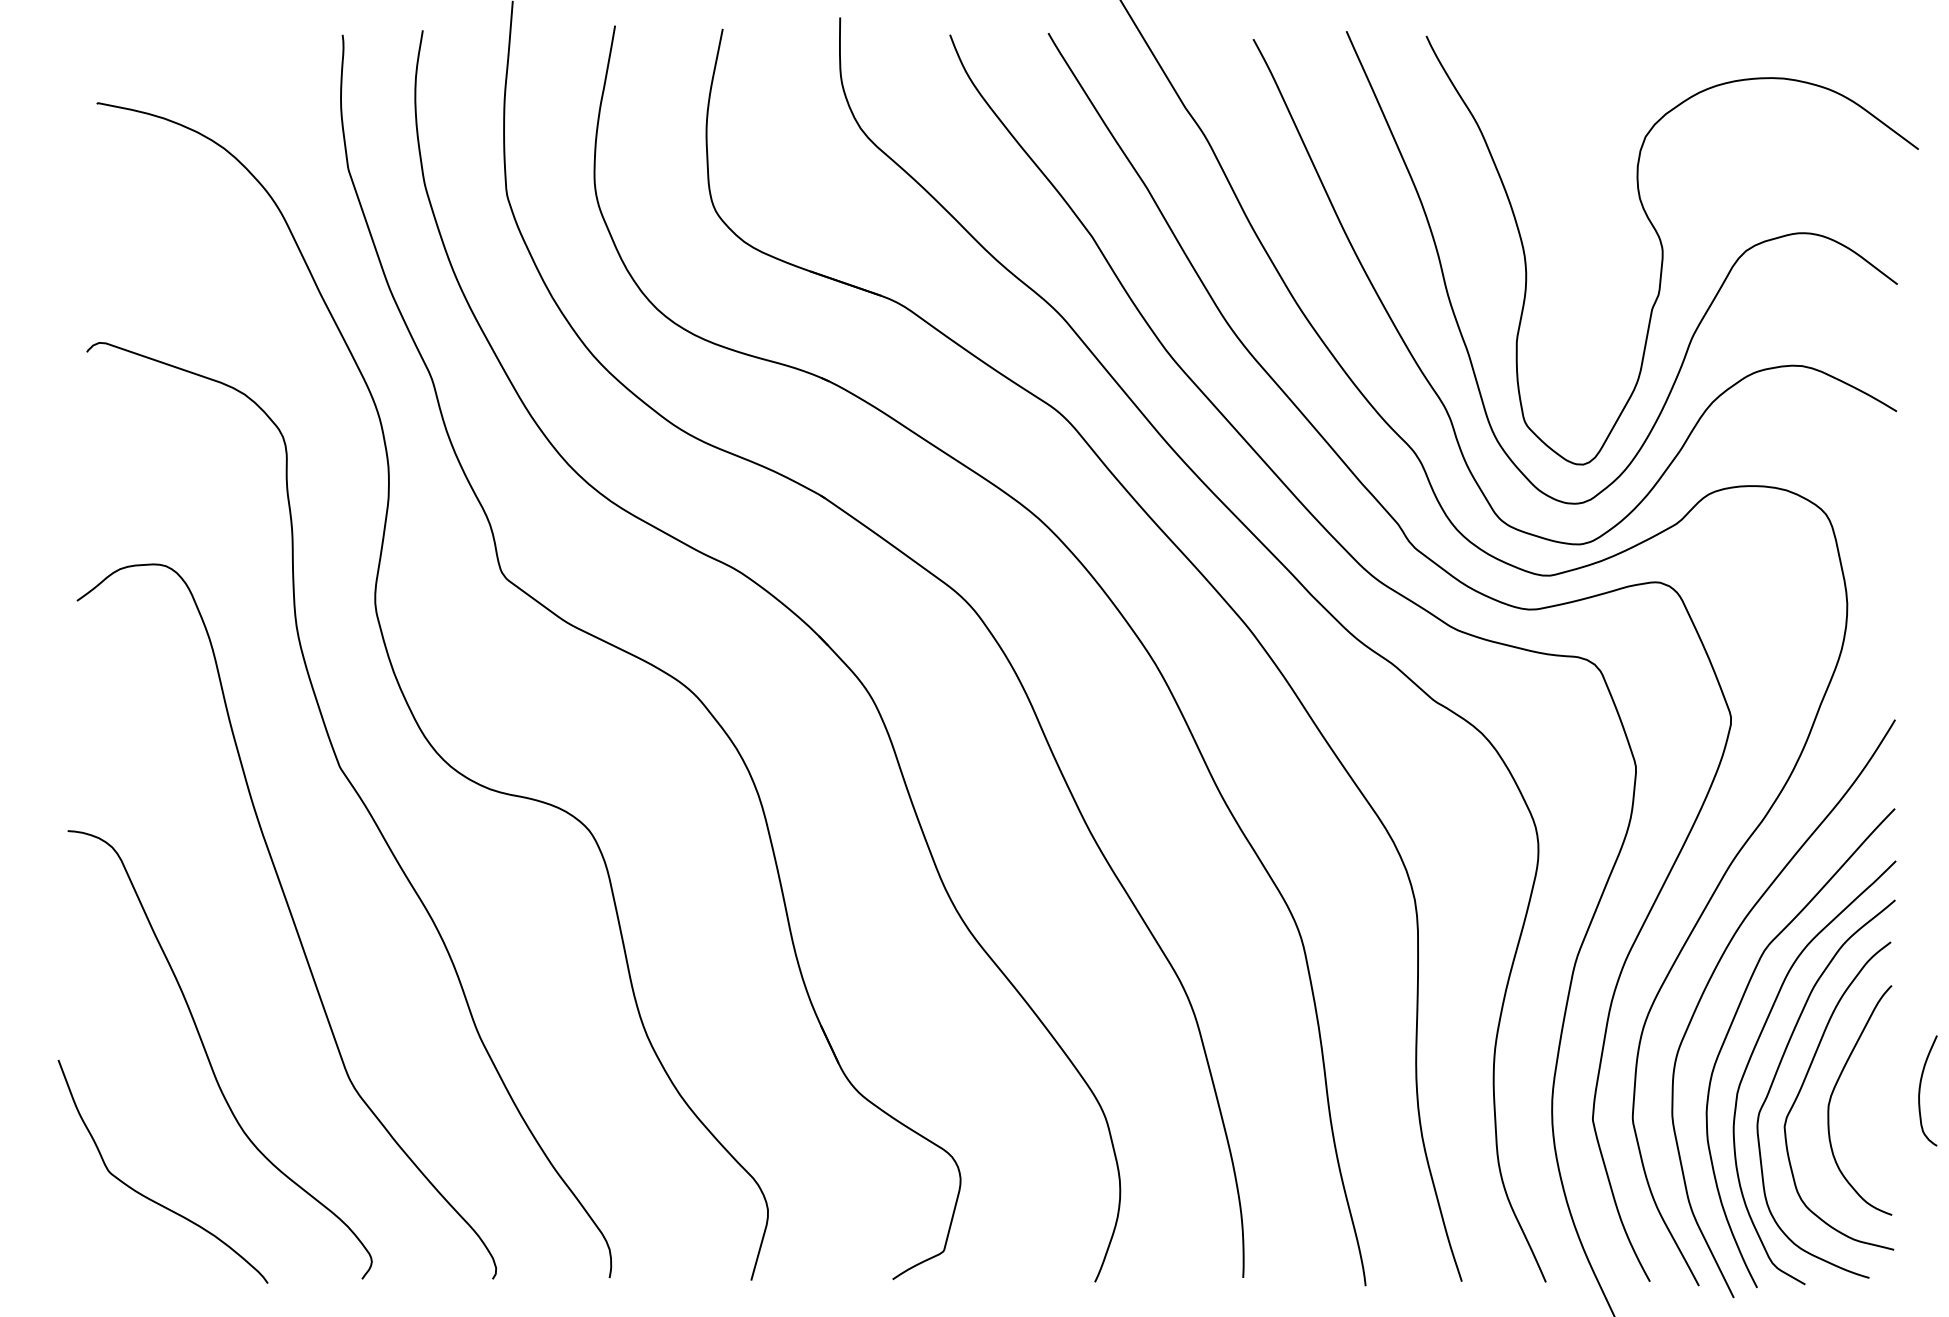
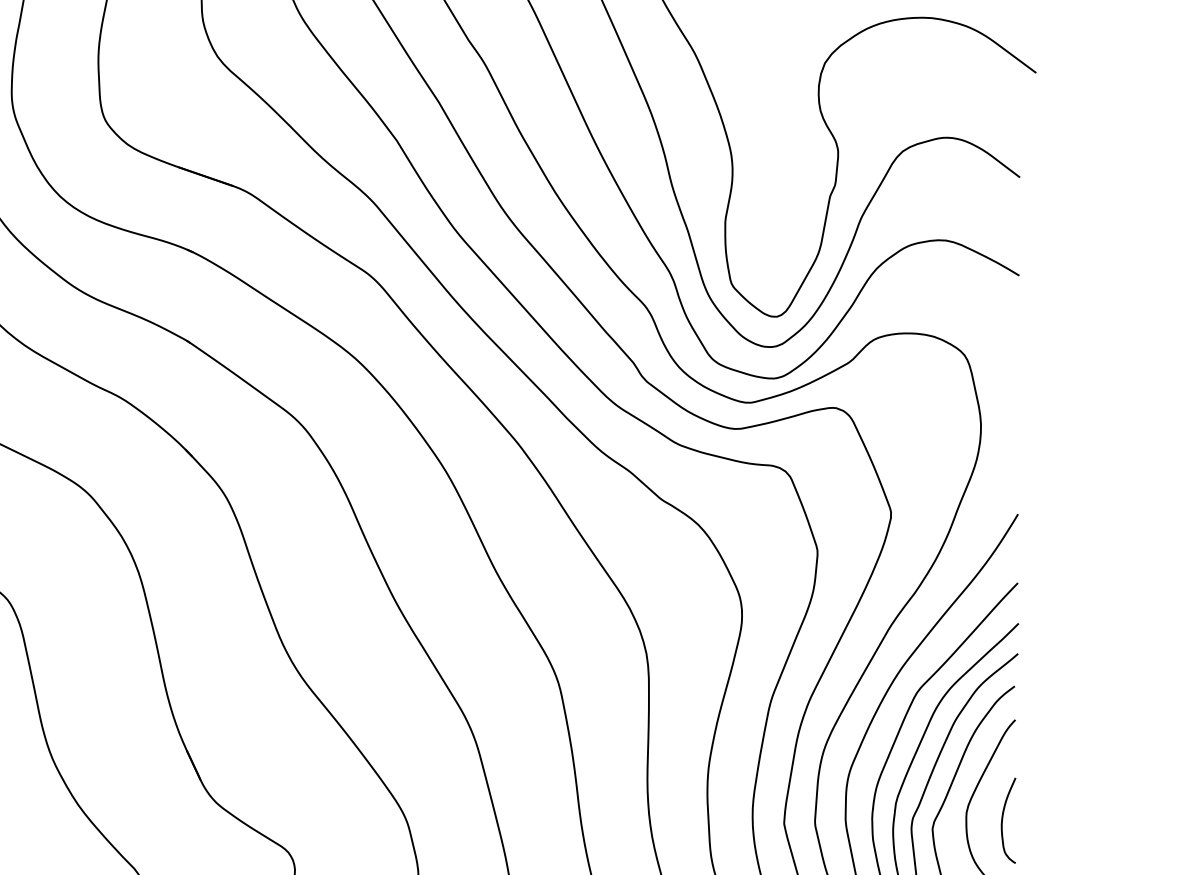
curve: (1920, 1090) -> (1002, 820), moved

